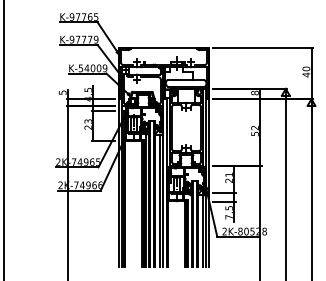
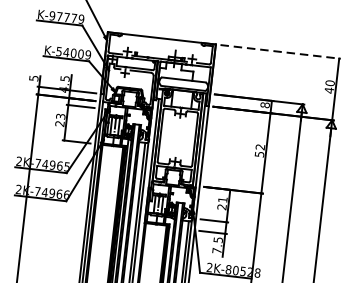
line: (263, 47) -> (281, 51), solid -> dashed

